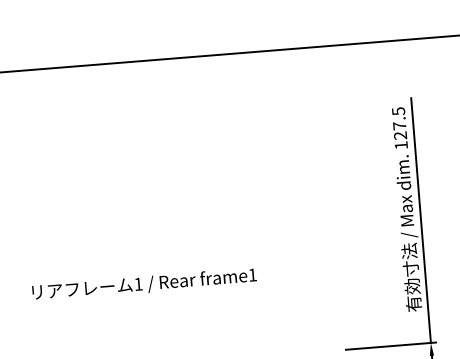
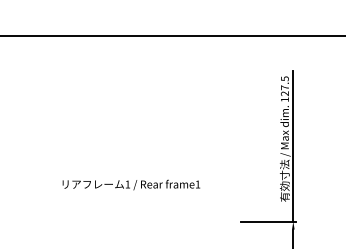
text: (144, 283) -> (131, 184), moved

